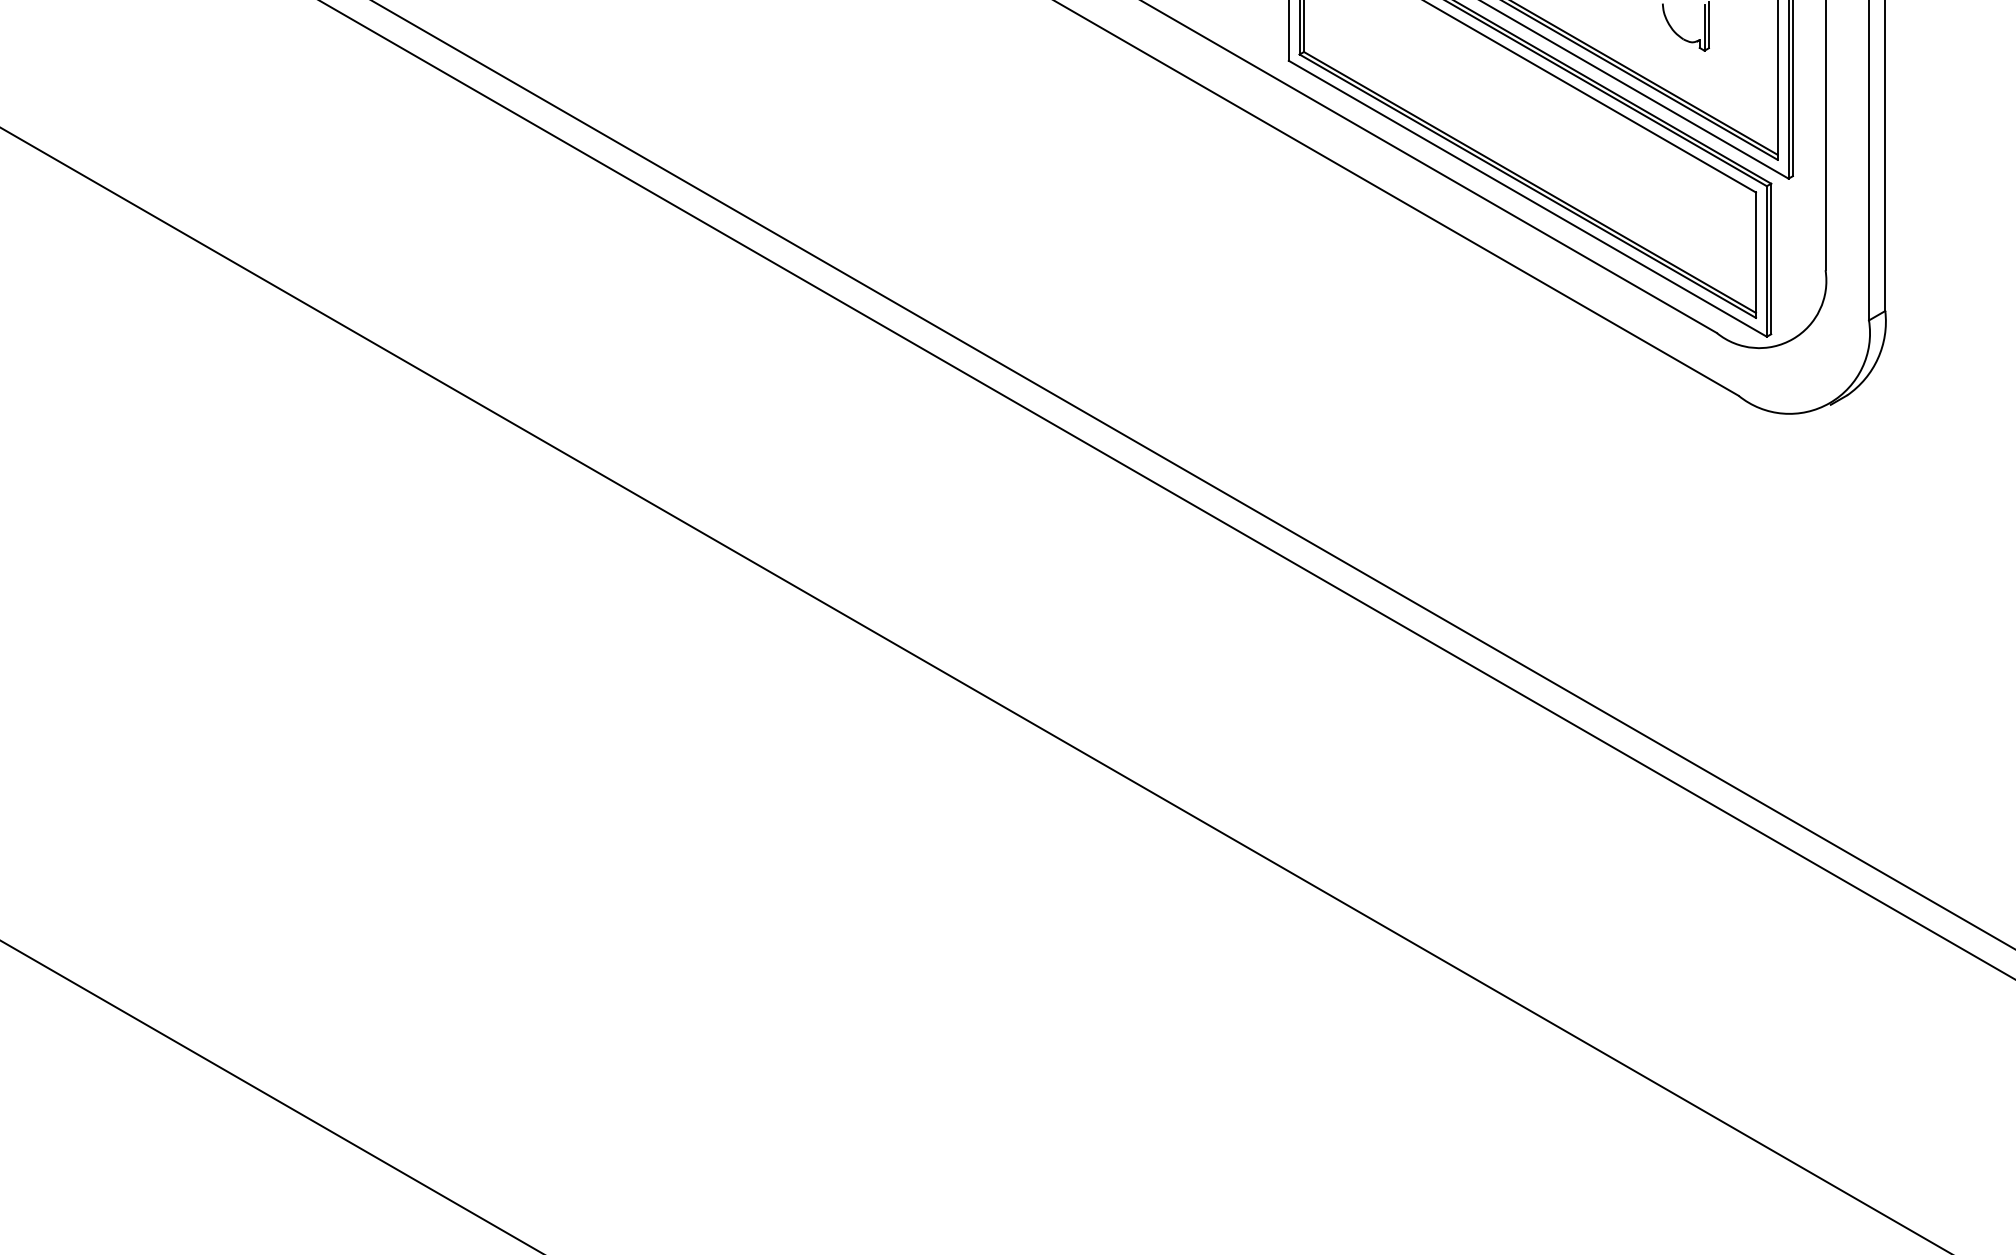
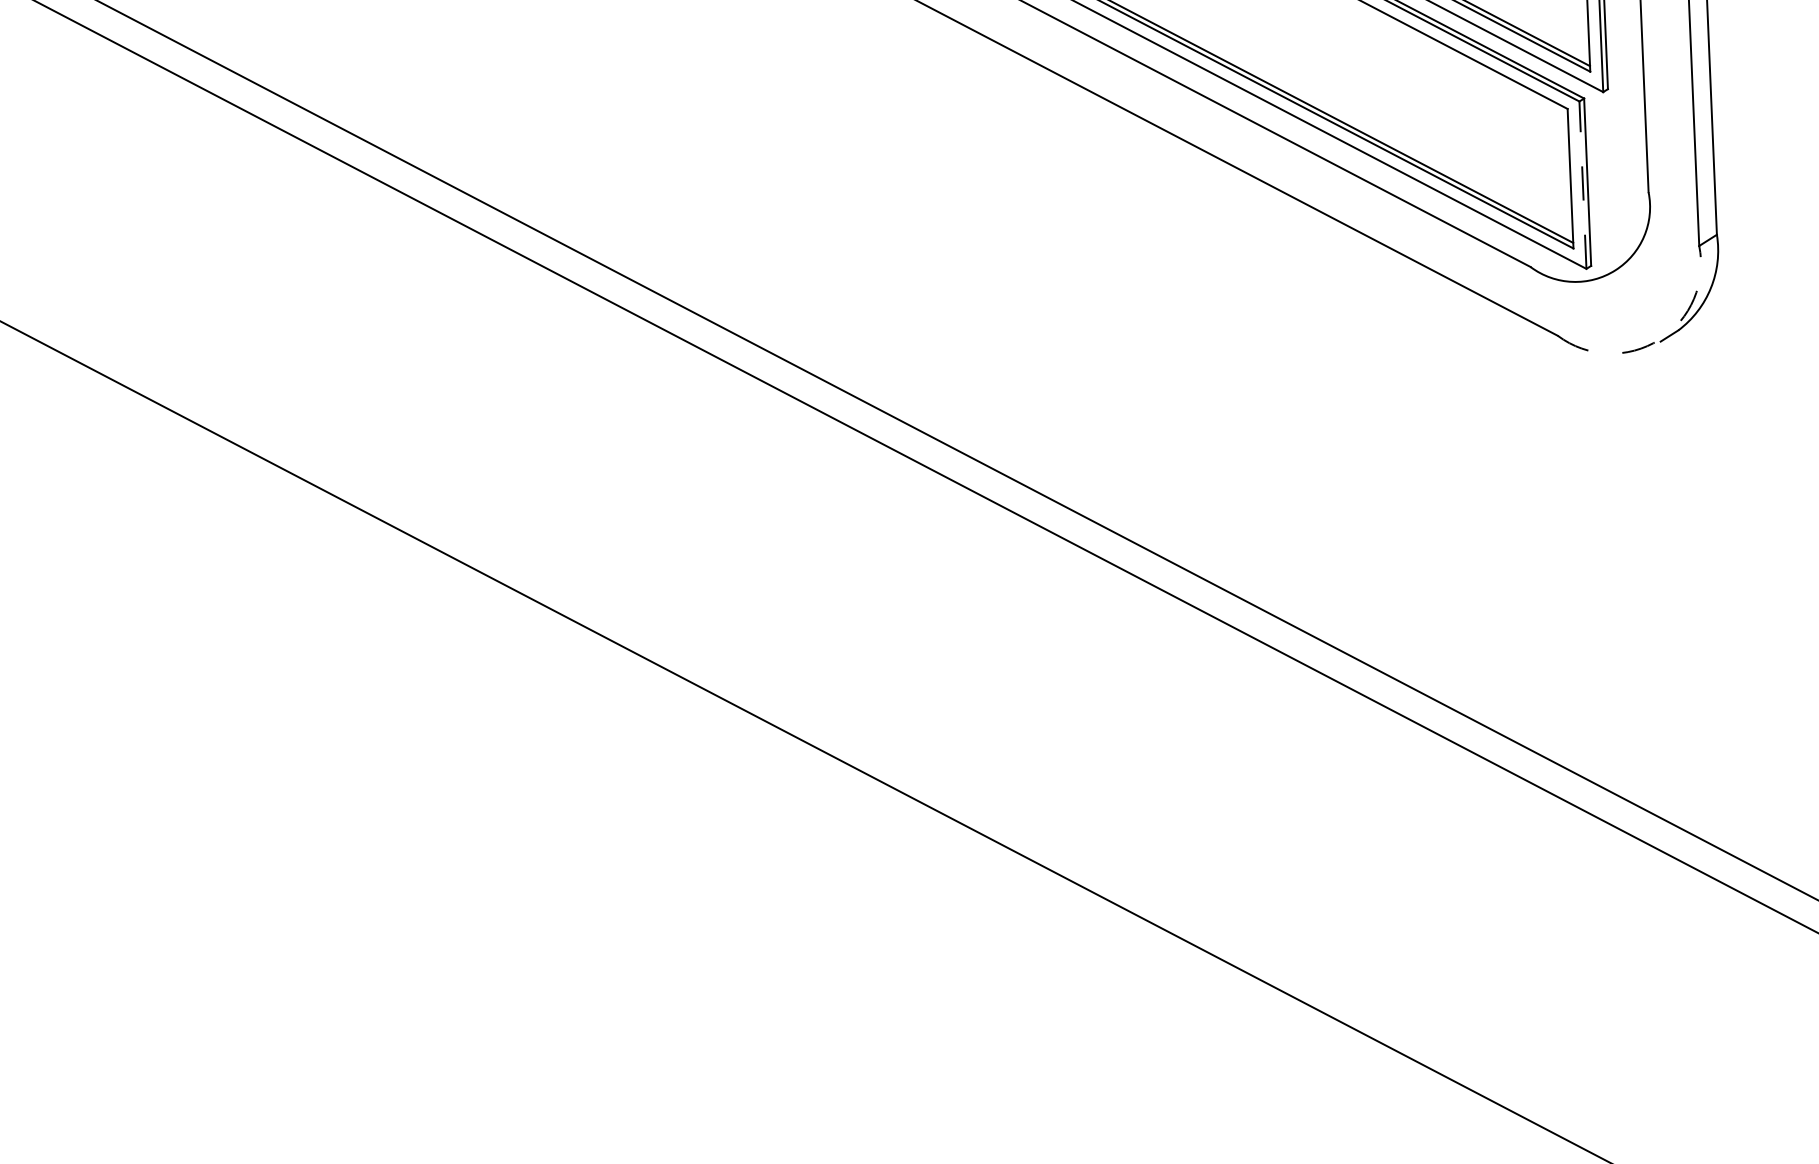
line: (1766, 261) -> (1582, 185), solid -> dashed
arc: (1829, 403) -> (1659, 340), solid -> dashed

